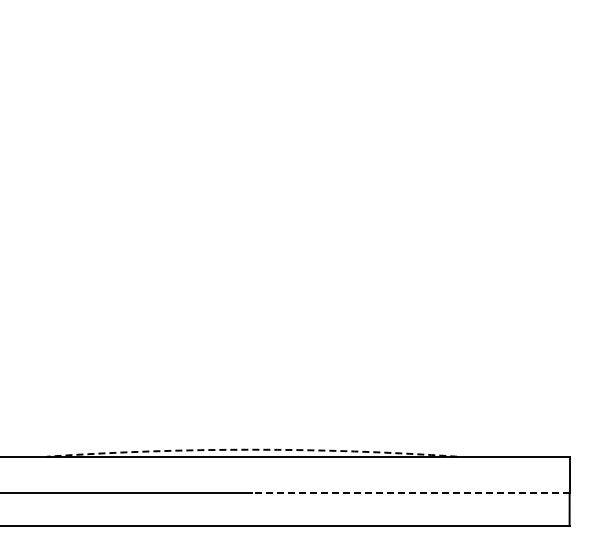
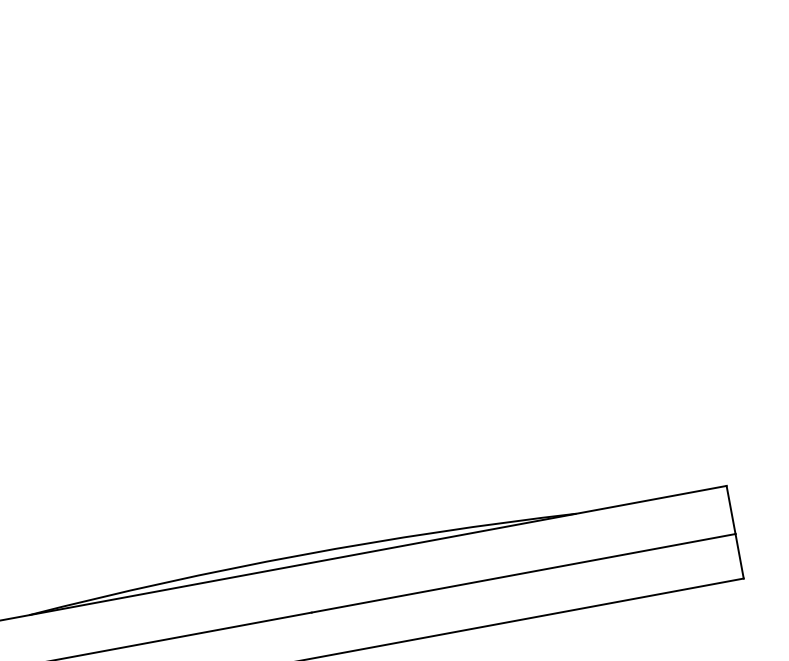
arc: (252, 449) -> (301, 554), dashed -> solid
line: (410, 492) -> (523, 573), dashed -> solid

